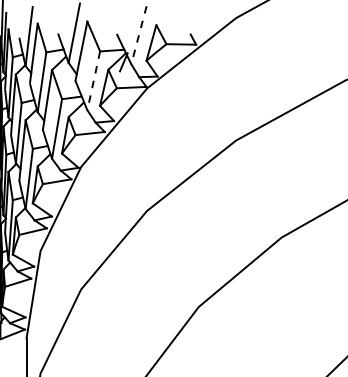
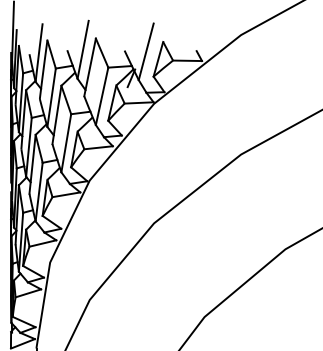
line: (138, 35) -> (145, 52), dashed -> solid
line: (93, 81) -> (101, 96), dashed -> solid

